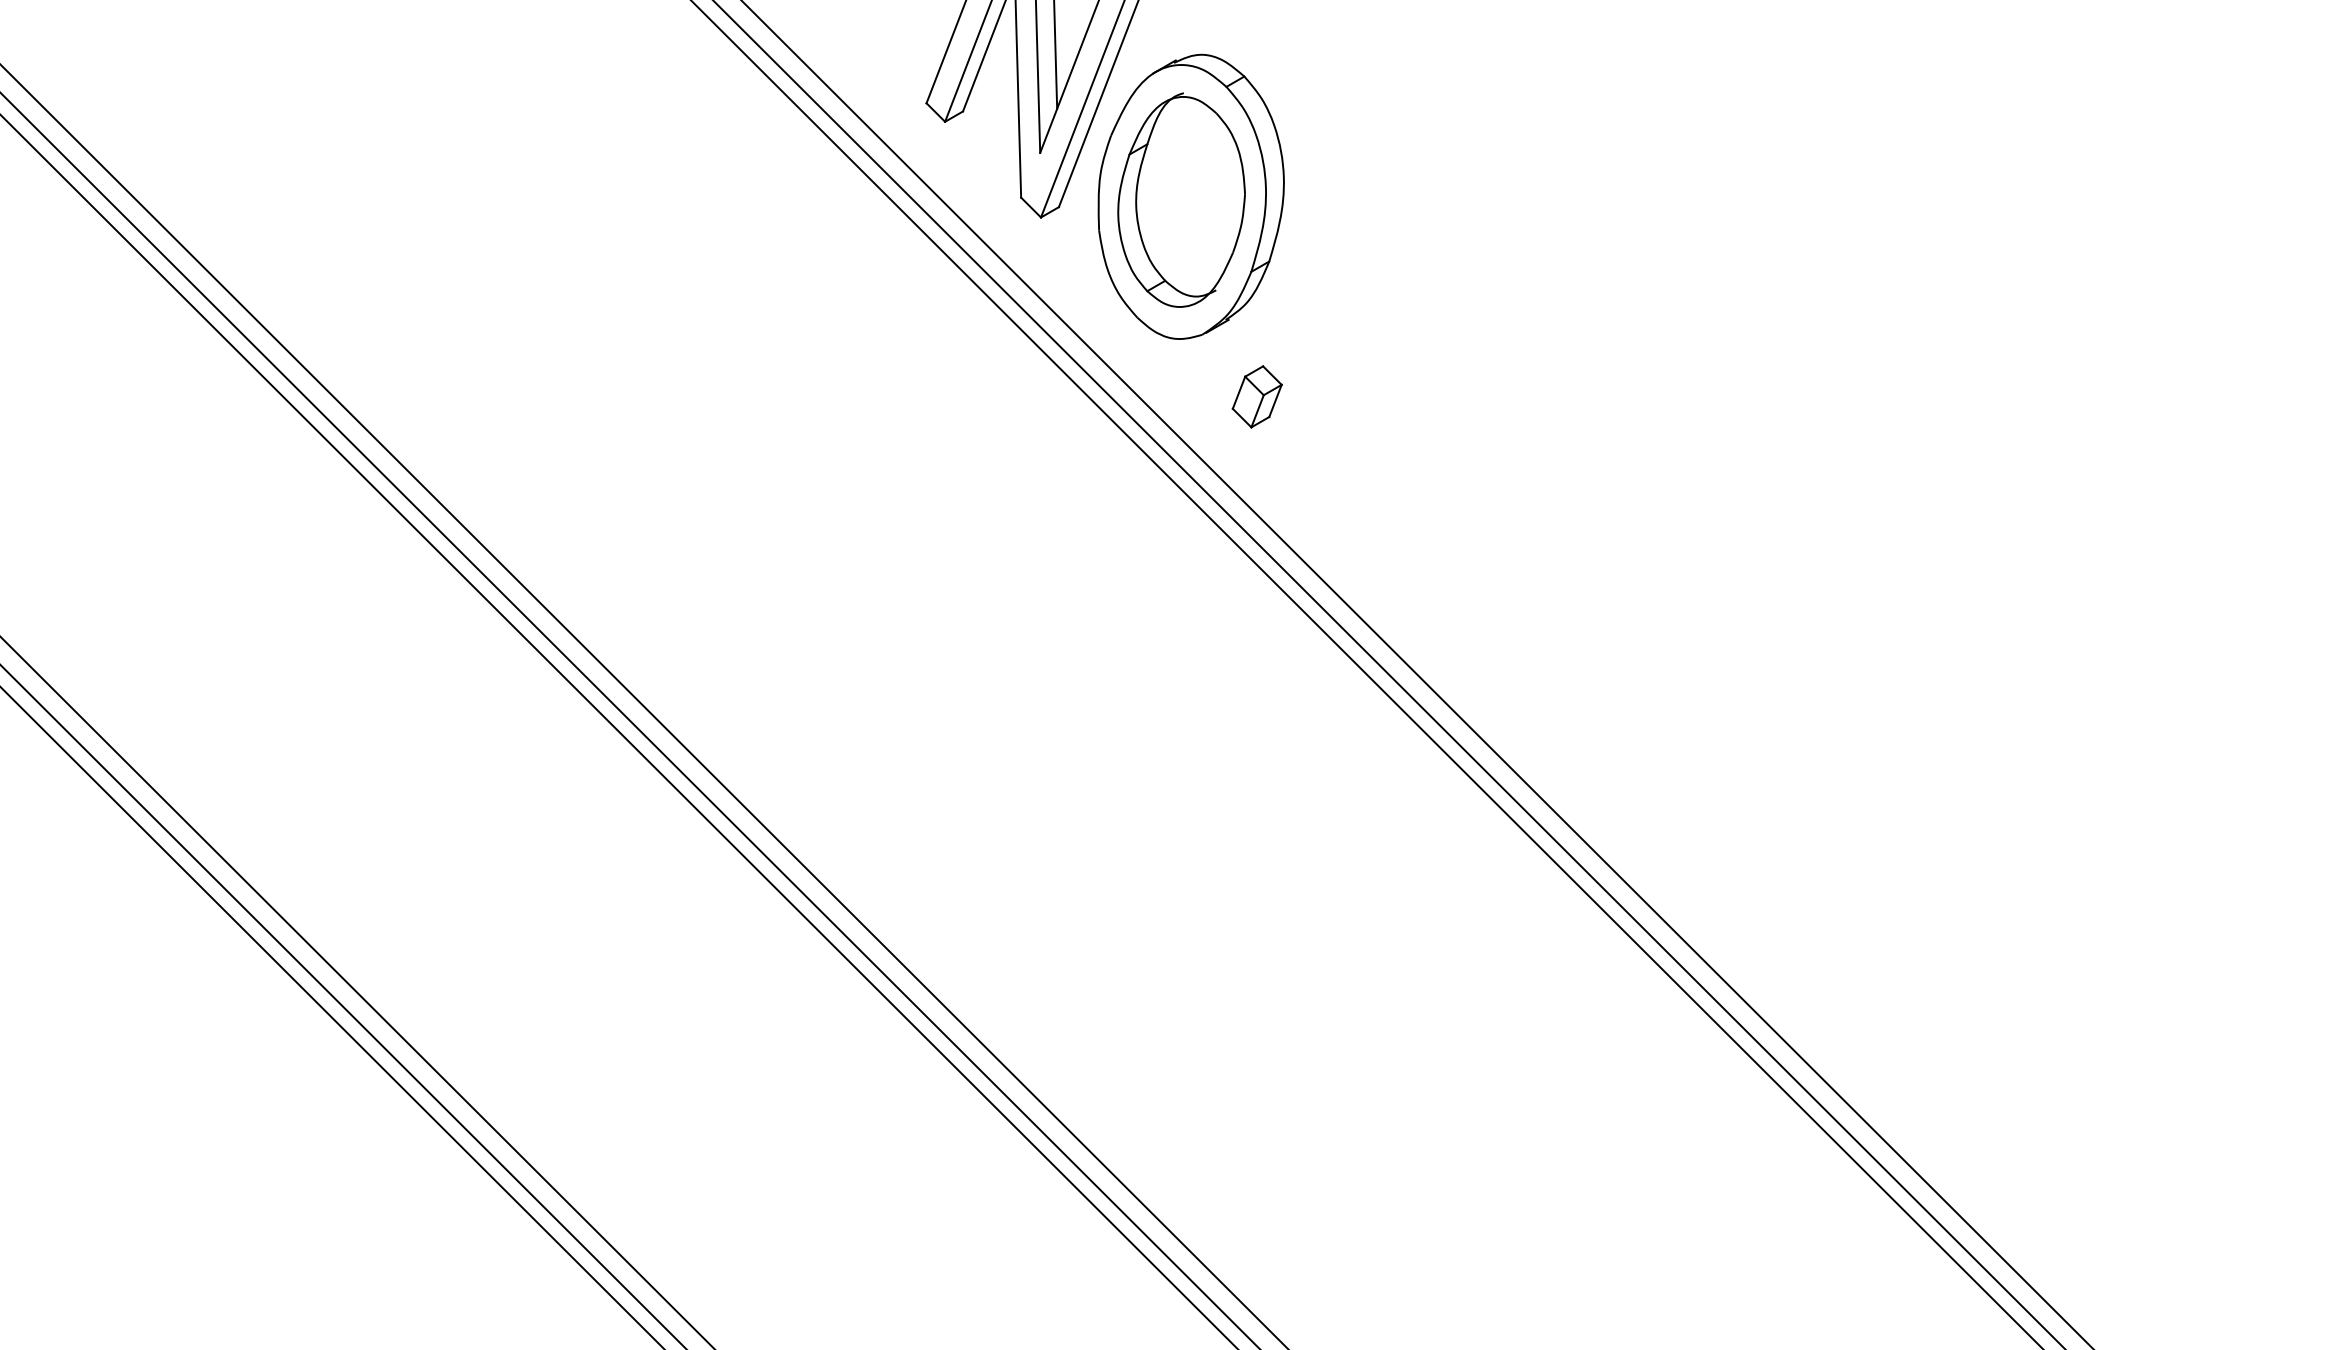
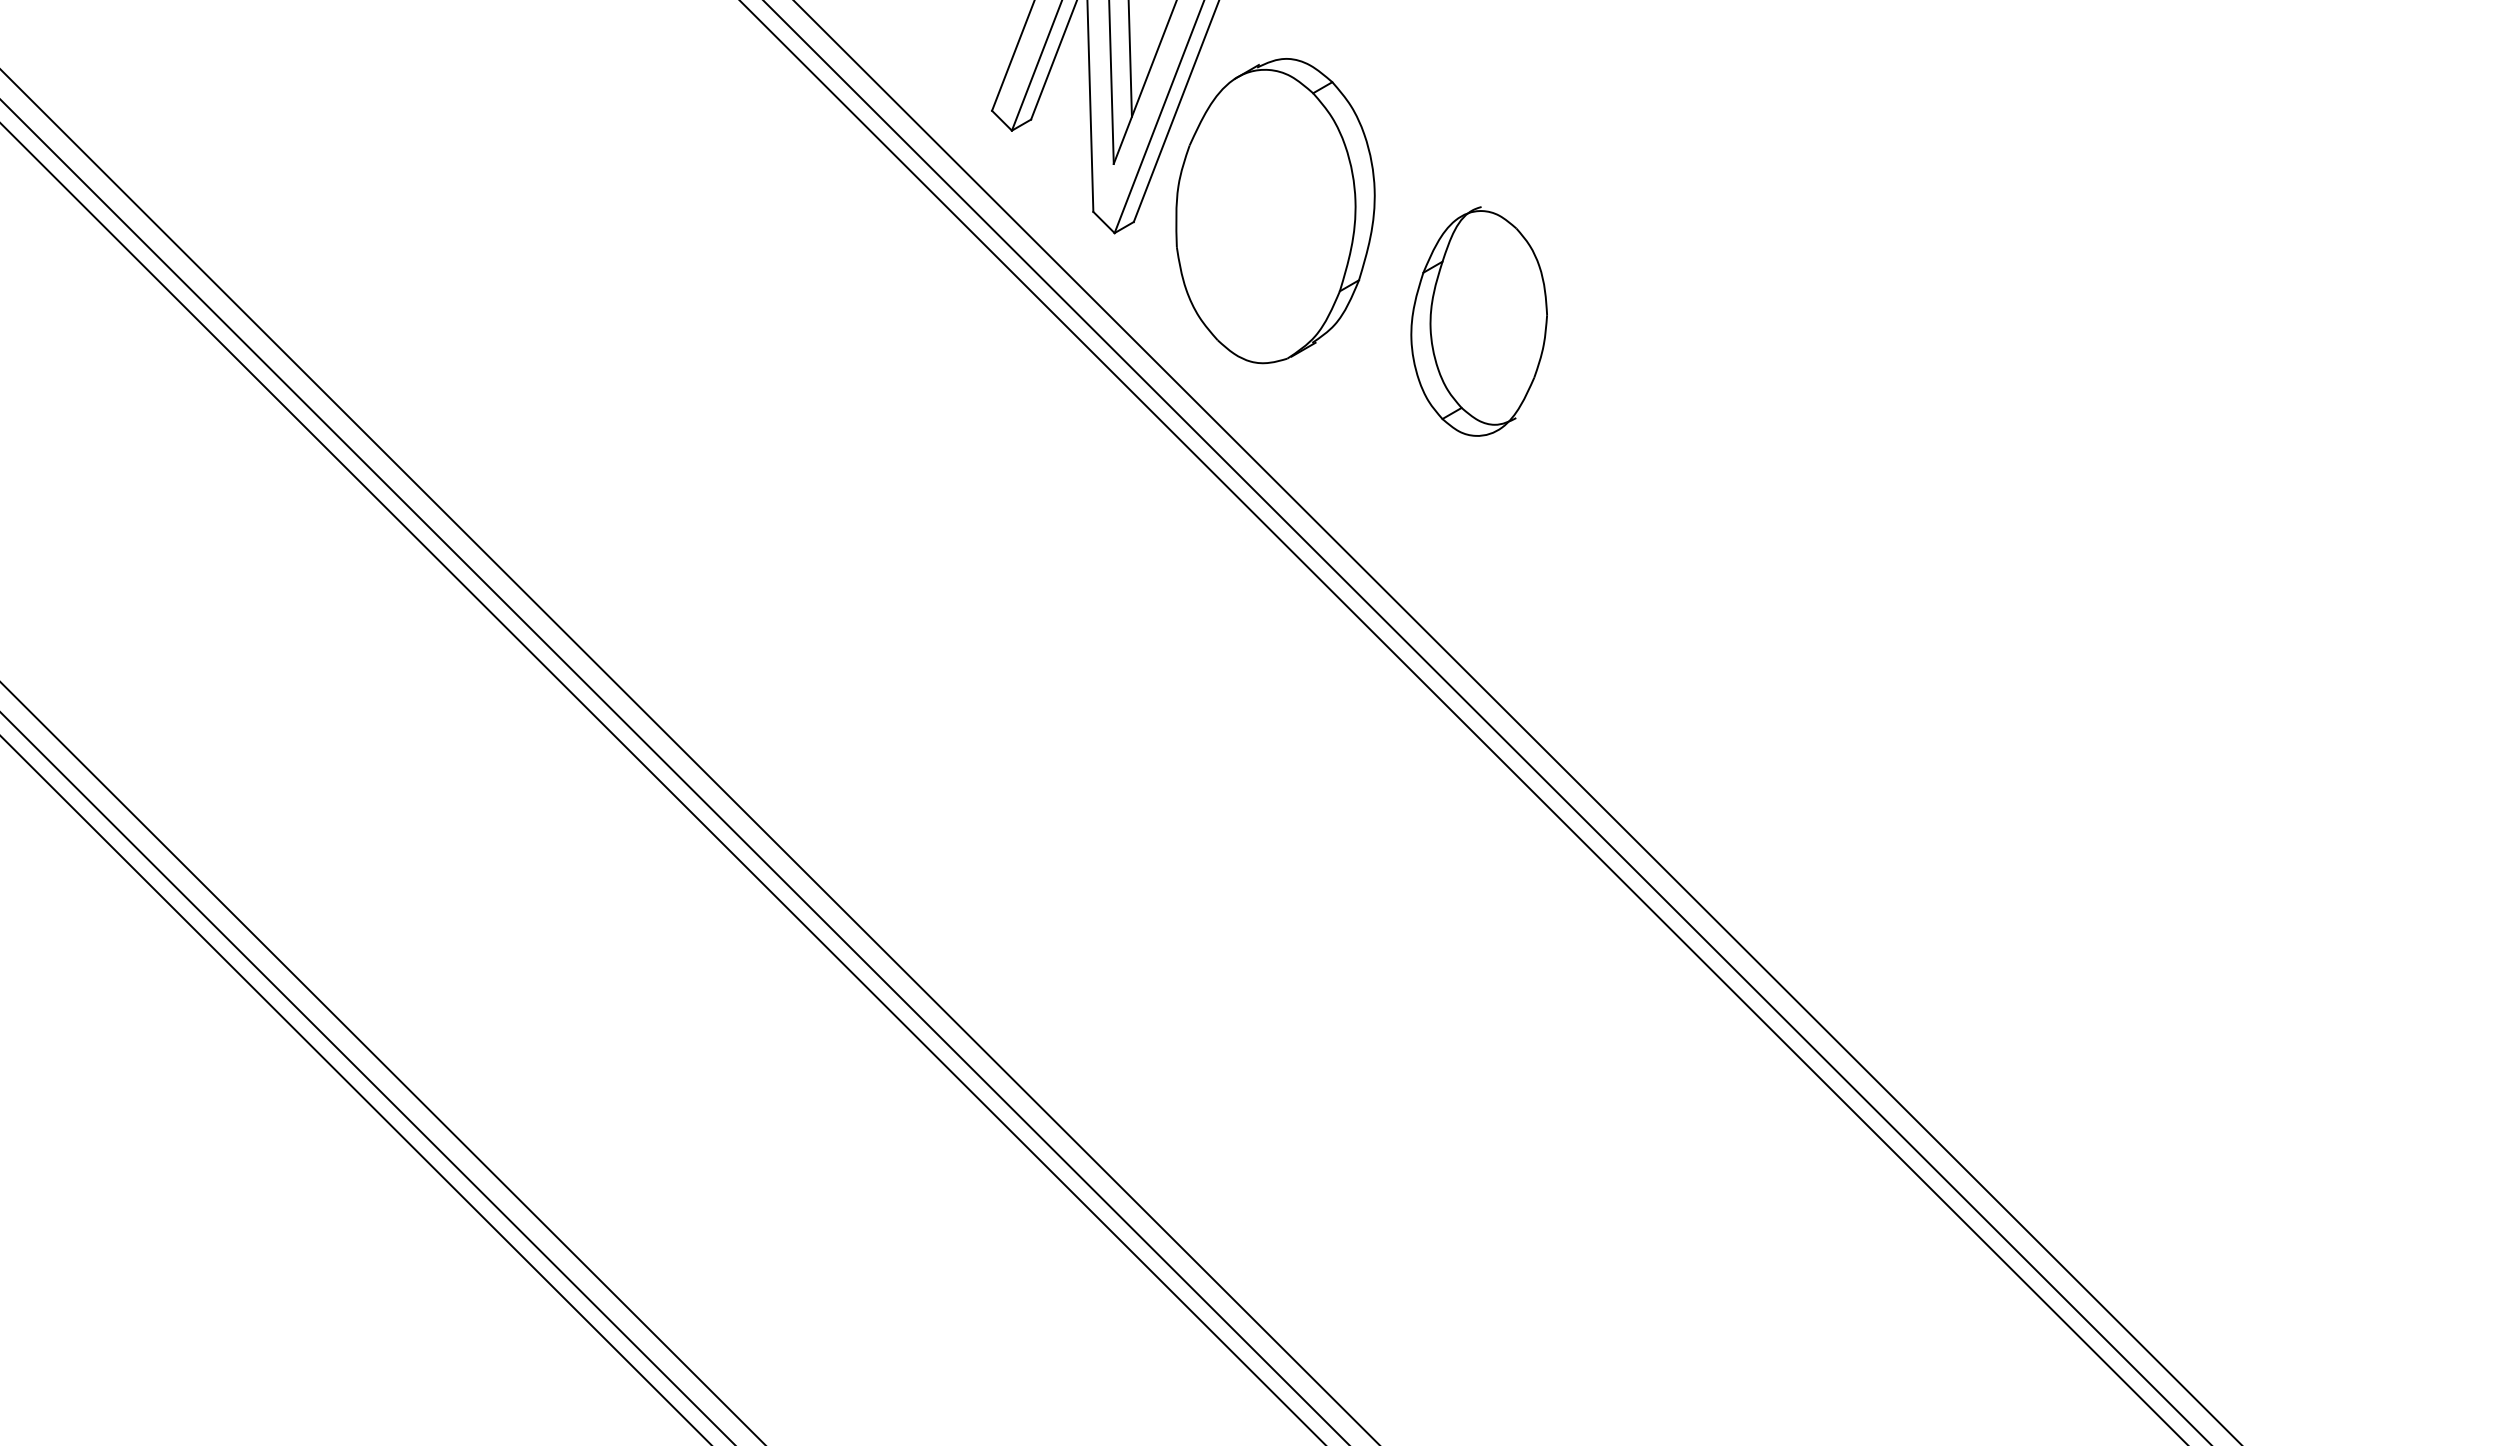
part: (1180, 200) -> (1478, 321), moved
part: (1257, 396) -> (1346, 424), removed

